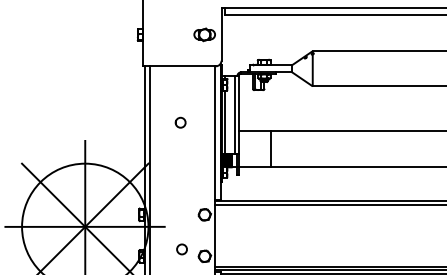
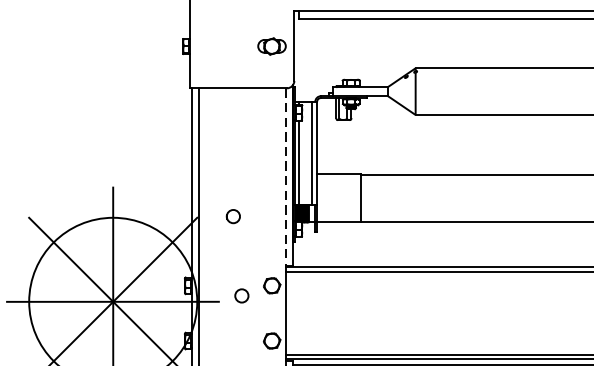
part: (180, 122) -> (233, 216), moved
line: (215, 132) -> (286, 176), solid -> dashed
circle: (181, 249) -> (241, 296), moved

